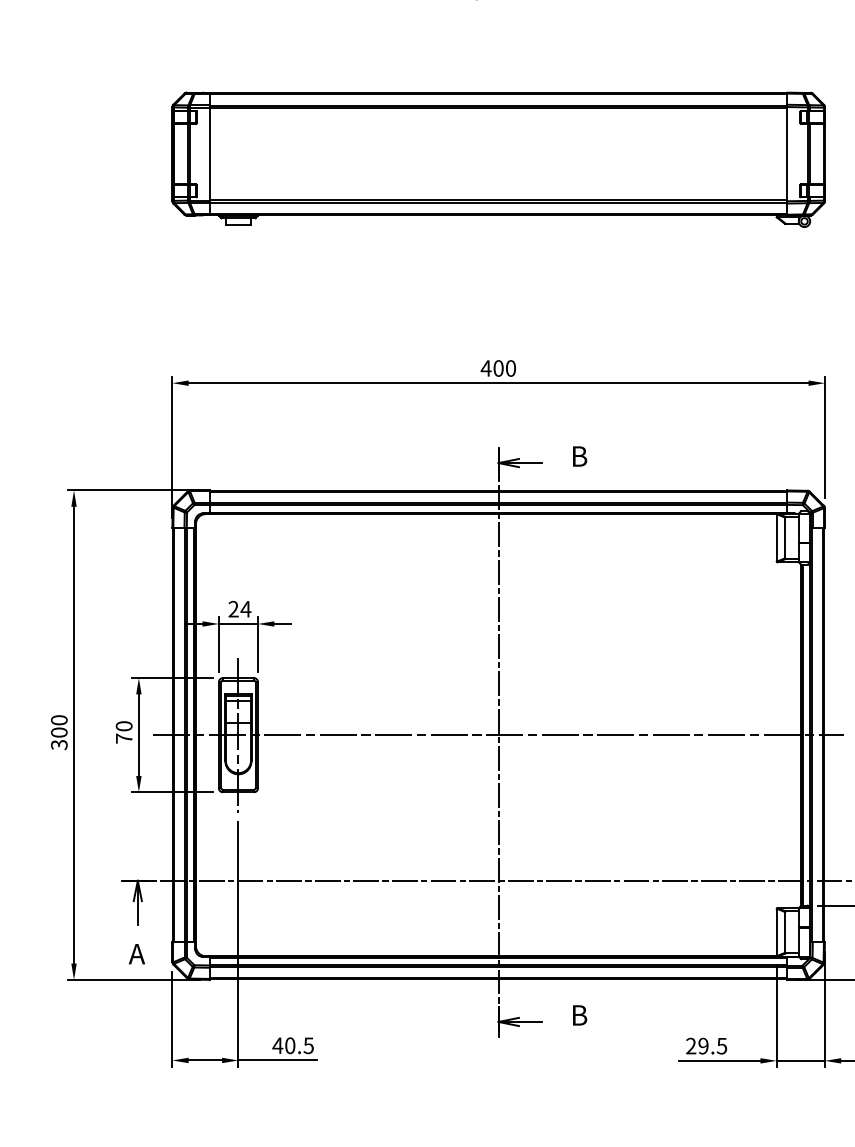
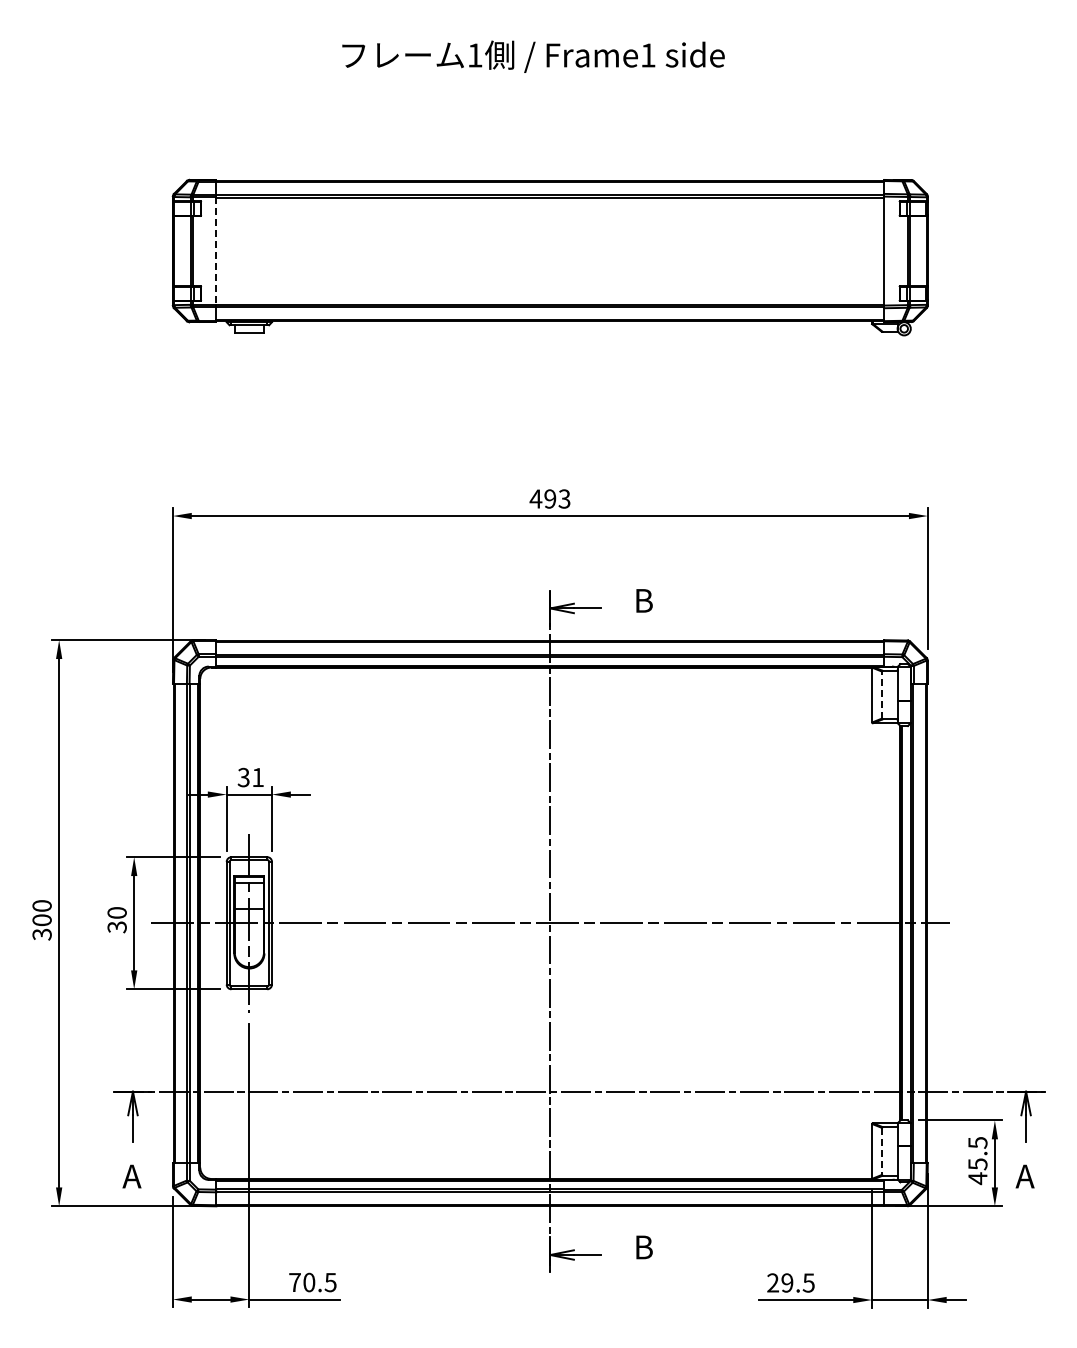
line: (210, 154) -> (216, 251), solid -> dashed
text: (504, 368) -> (557, 498), 400 -> 493
line: (784, 538) -> (881, 695), solid -> dashed
text: (239, 609) -> (250, 777), 24 -> 31
text: (123, 738) -> (116, 927), 70 -> 30
line: (784, 932) -> (881, 1151), solid -> dashed
text: (277, 1045) -> (294, 1282), 40.5 -> 70.5

